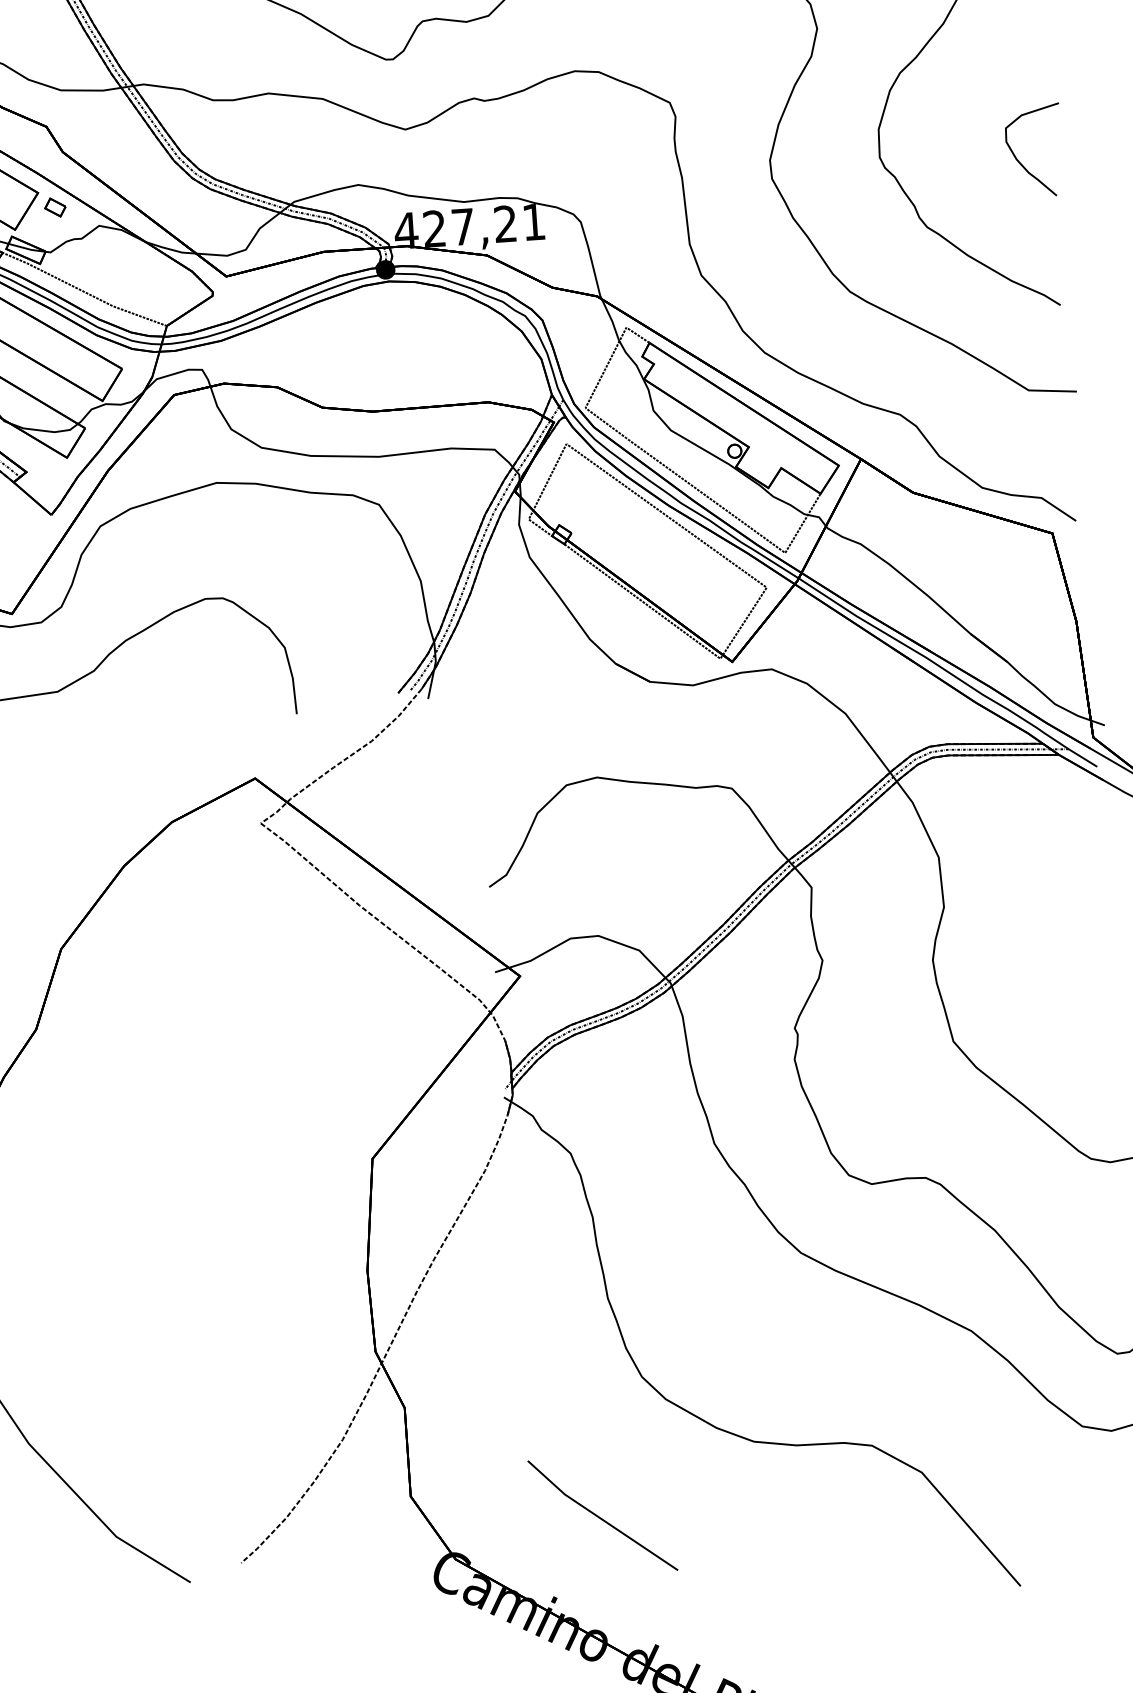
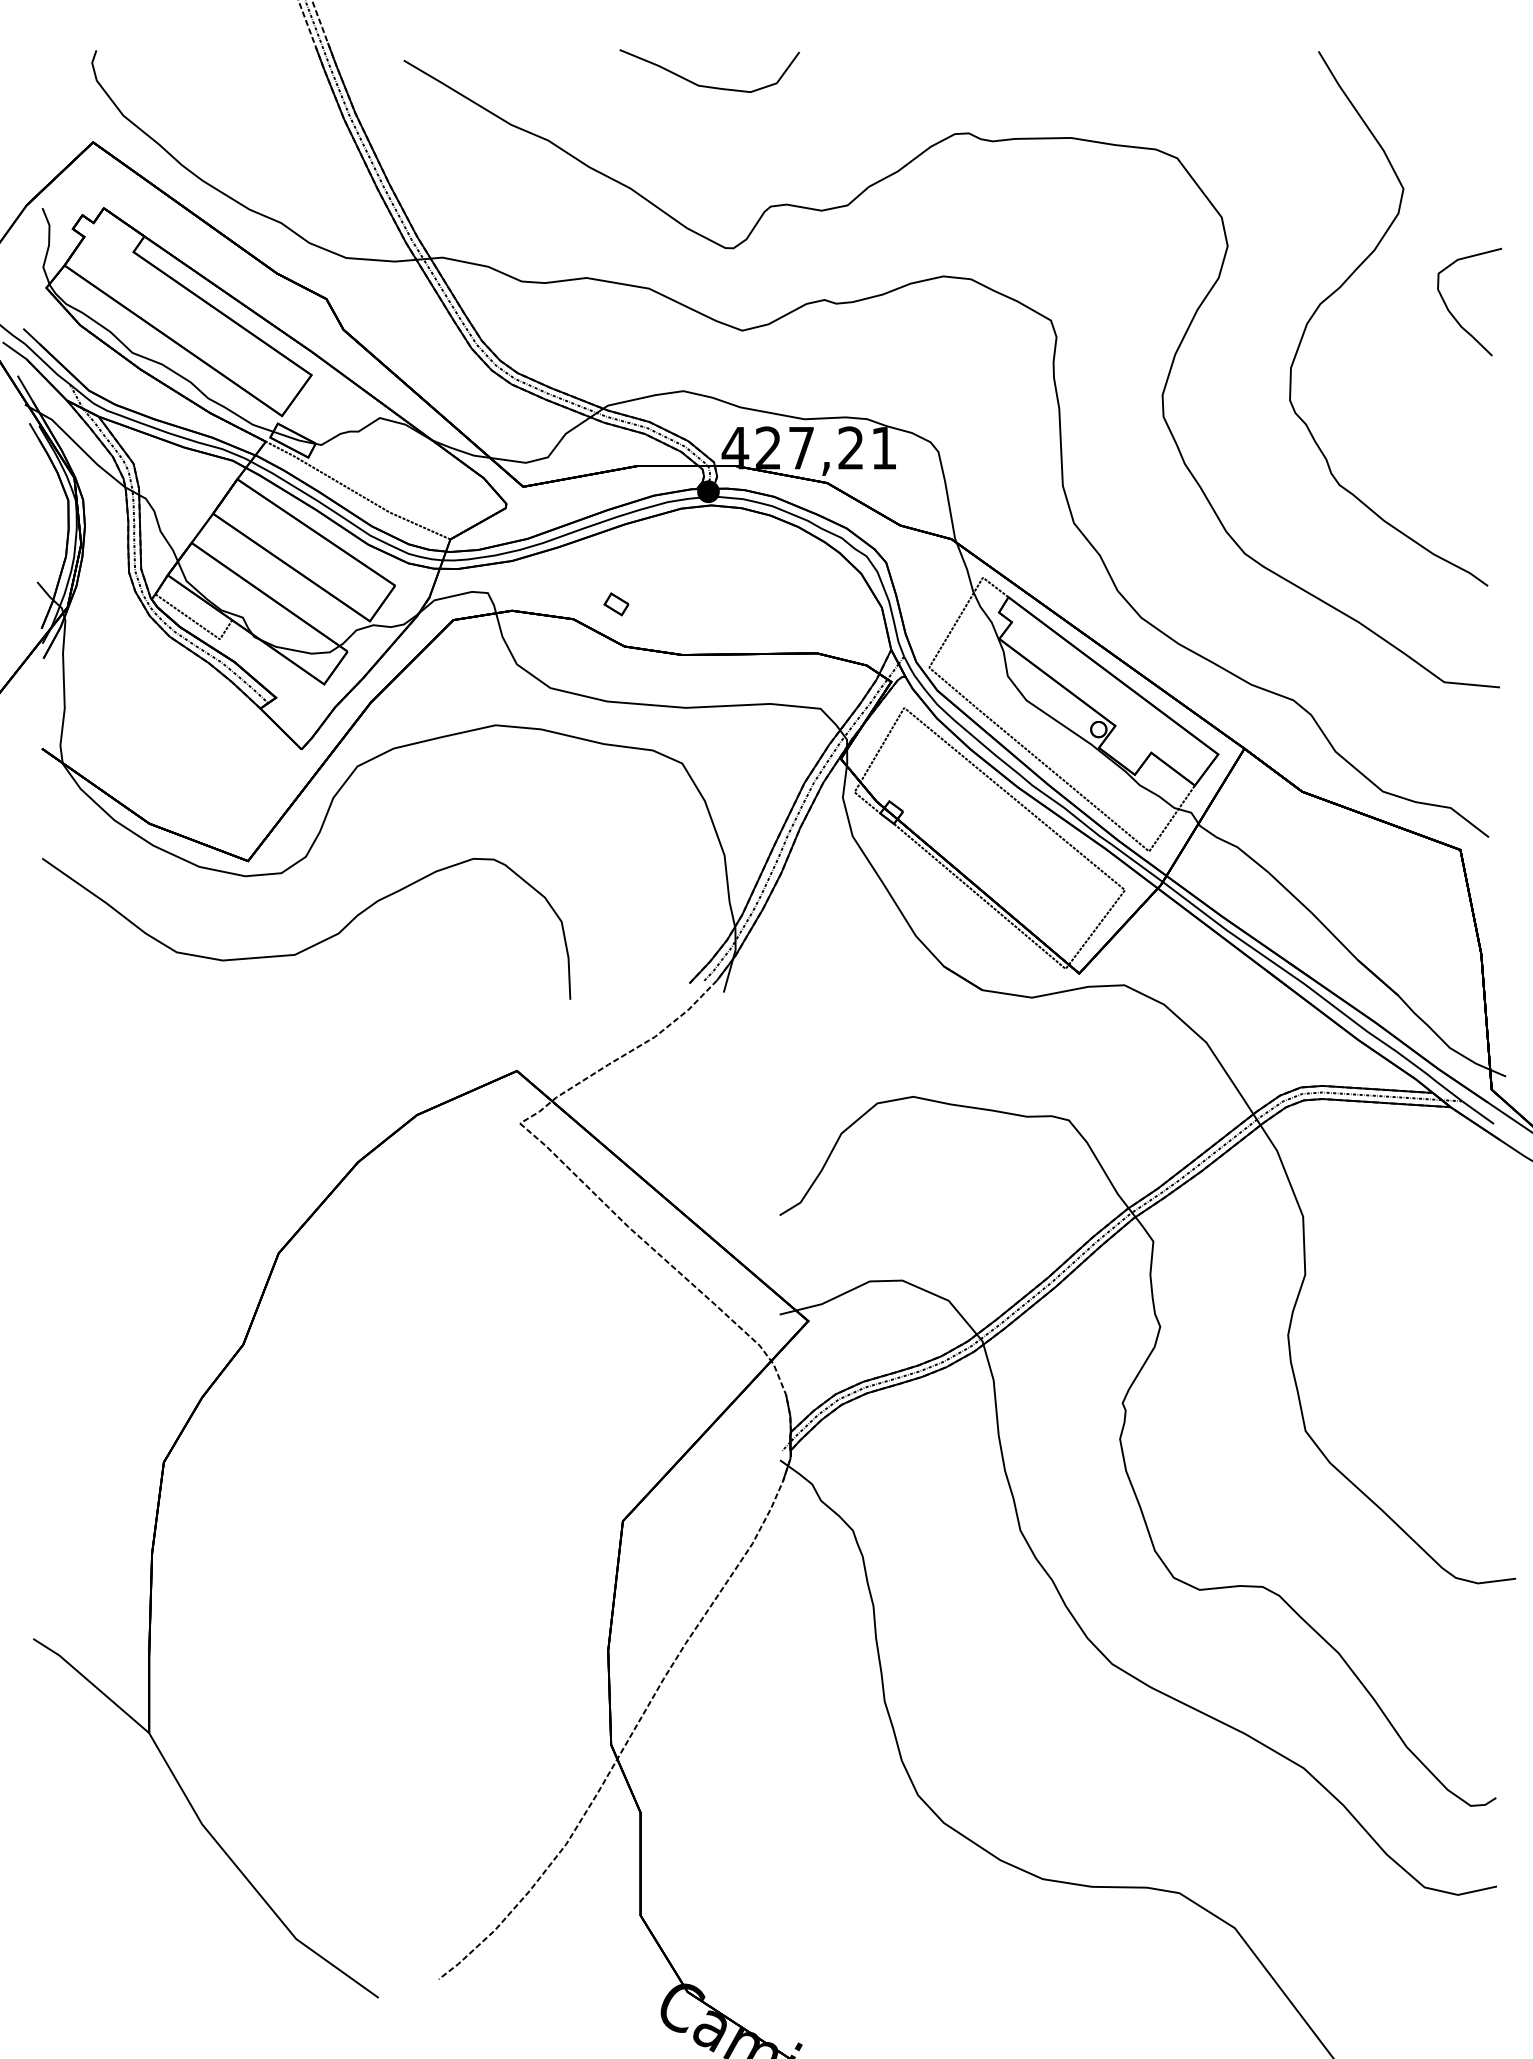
part: (1020, 161) -> (1452, 313), moved
part: (55, 207) -> (616, 604), moved
line: (600, 1517) -> (858, 1954), removed

